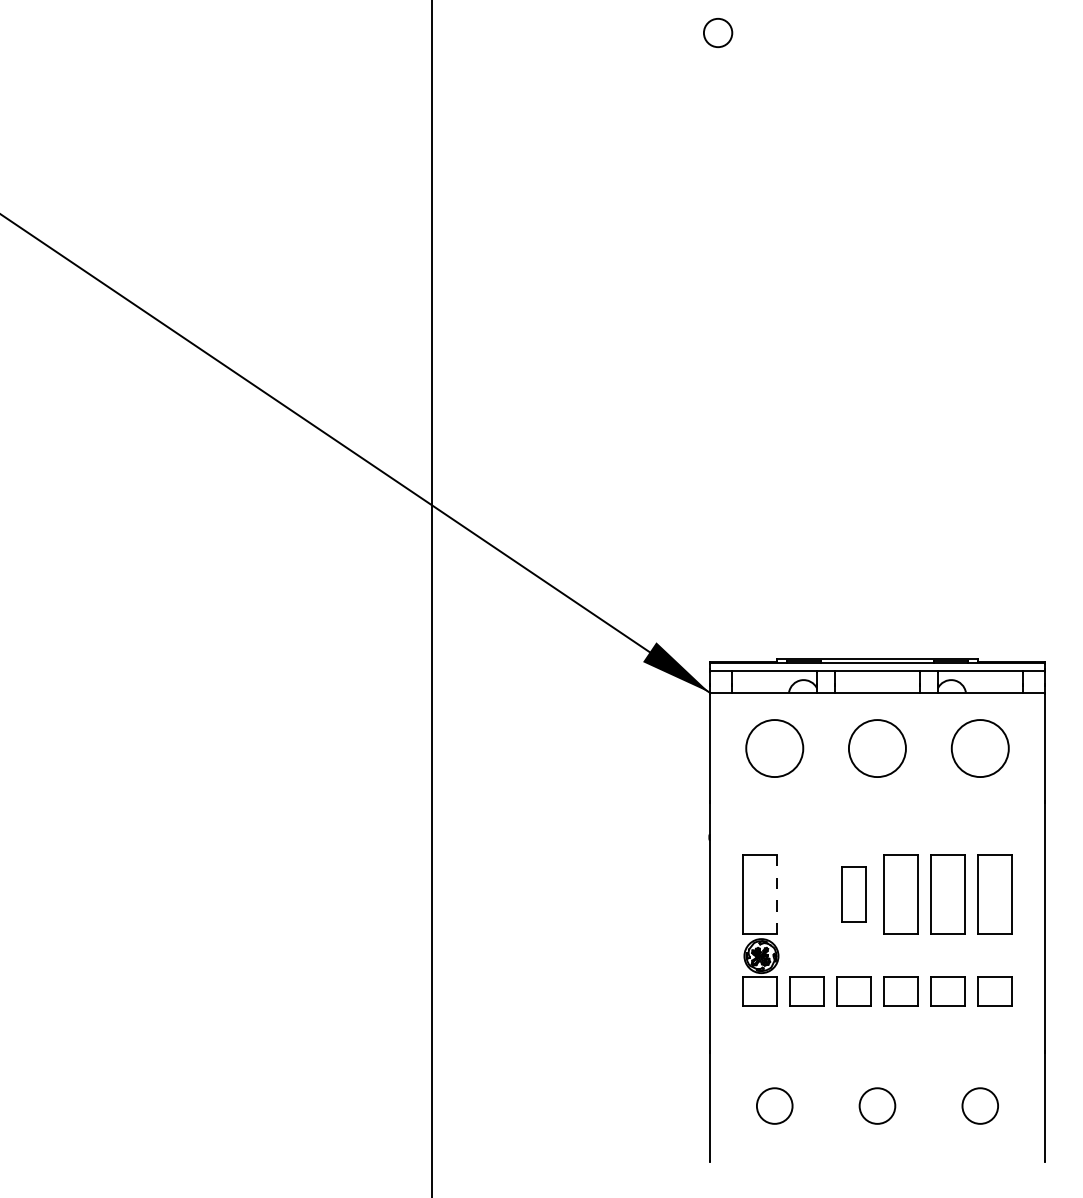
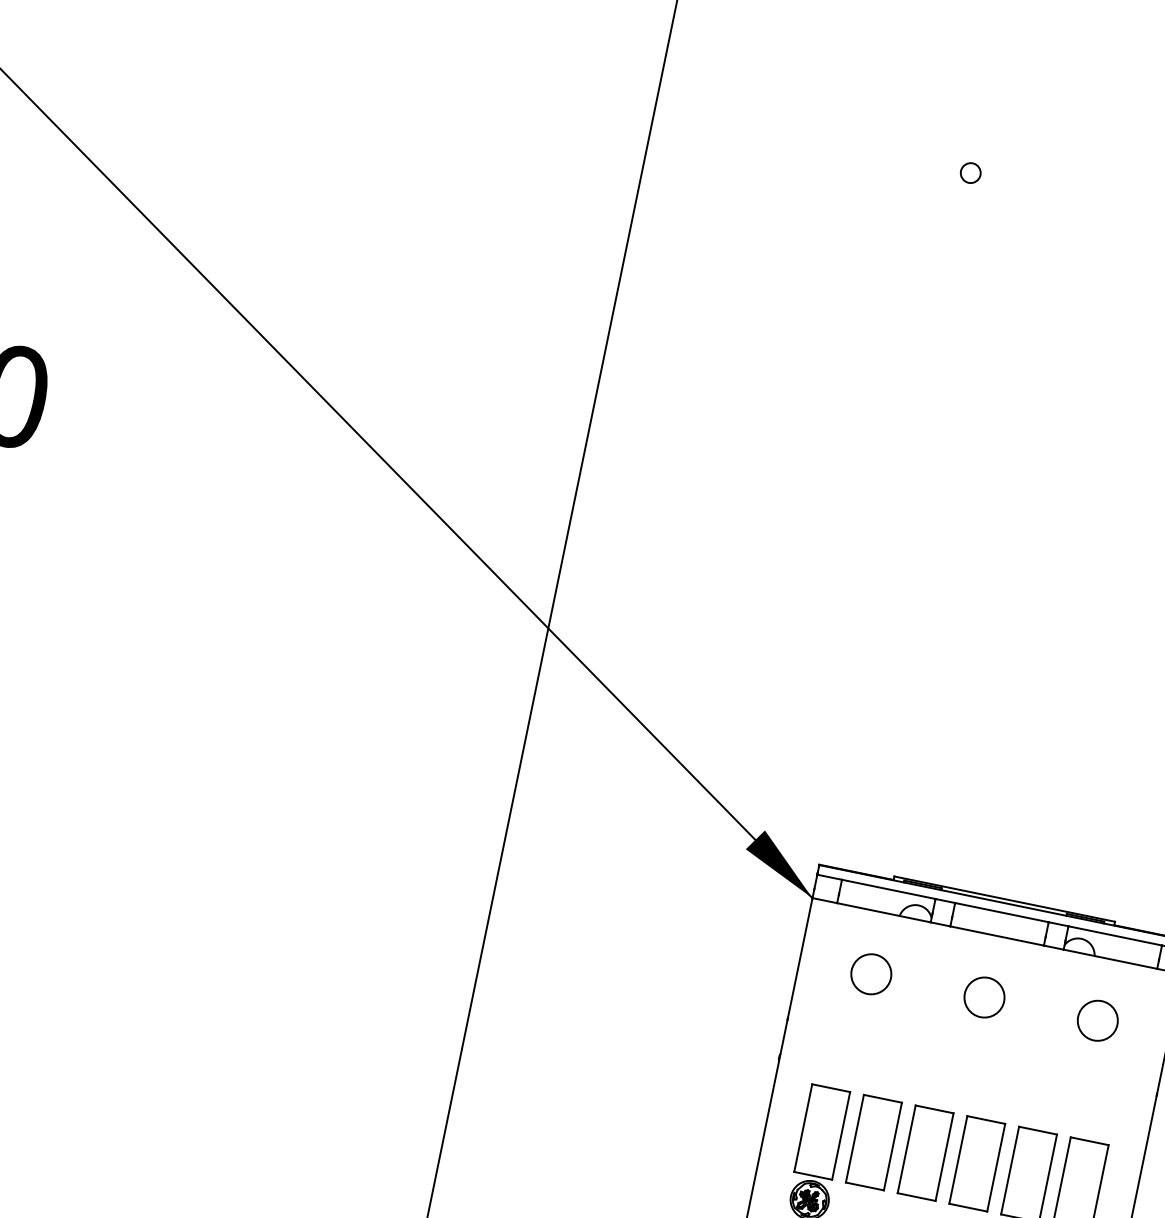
circle: (717, 32) -> (970, 172), size x0.62
circle: (774, 748) -> (871, 974), size x0.62
circle: (877, 748) -> (984, 997), size x0.62
circle: (980, 748) -> (1098, 1020), size x0.62
line: (777, 894) -> (841, 1135), dashed -> solid
part: (806, 894) -> (873, 1142), added
part: (853, 894) -> (925, 1152), size x1.43

